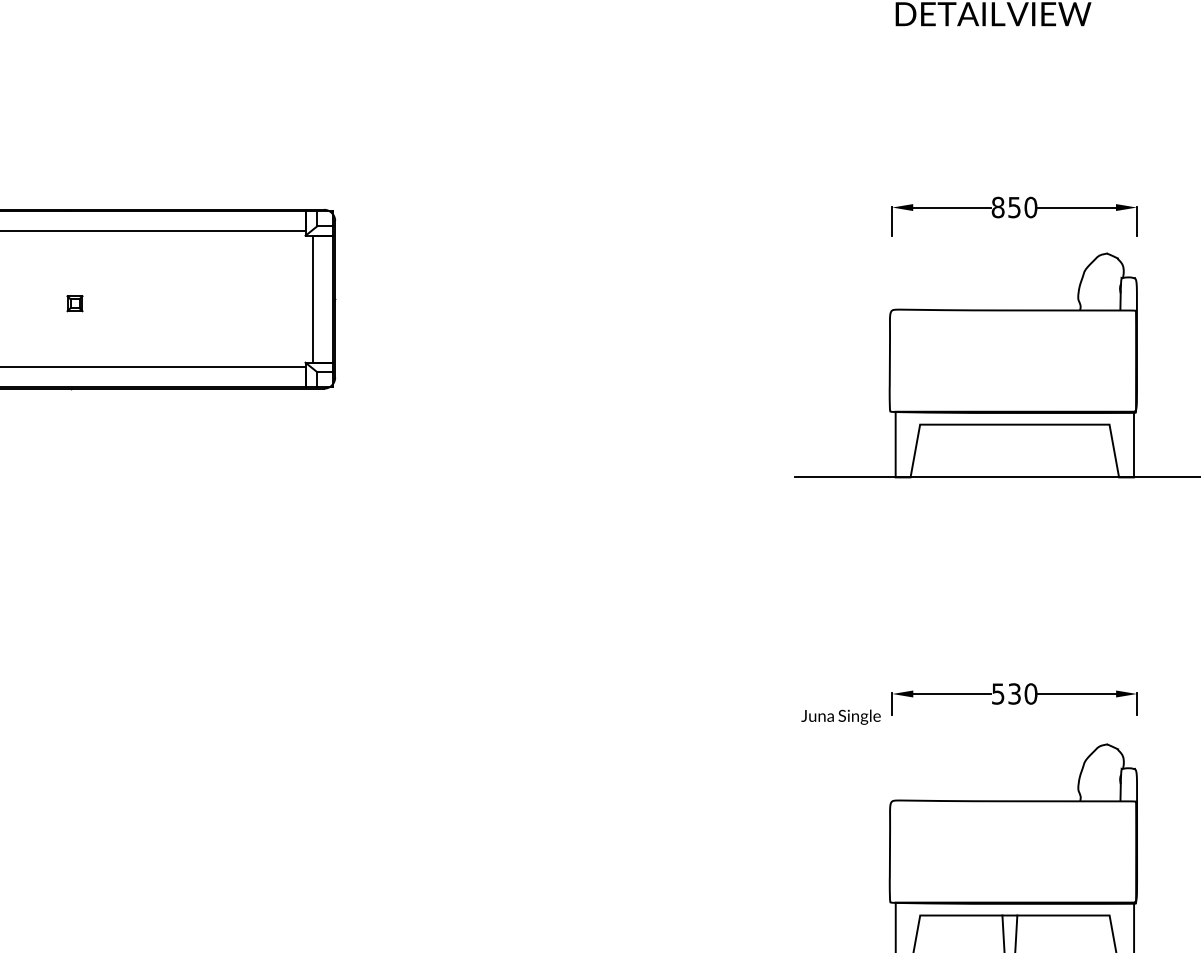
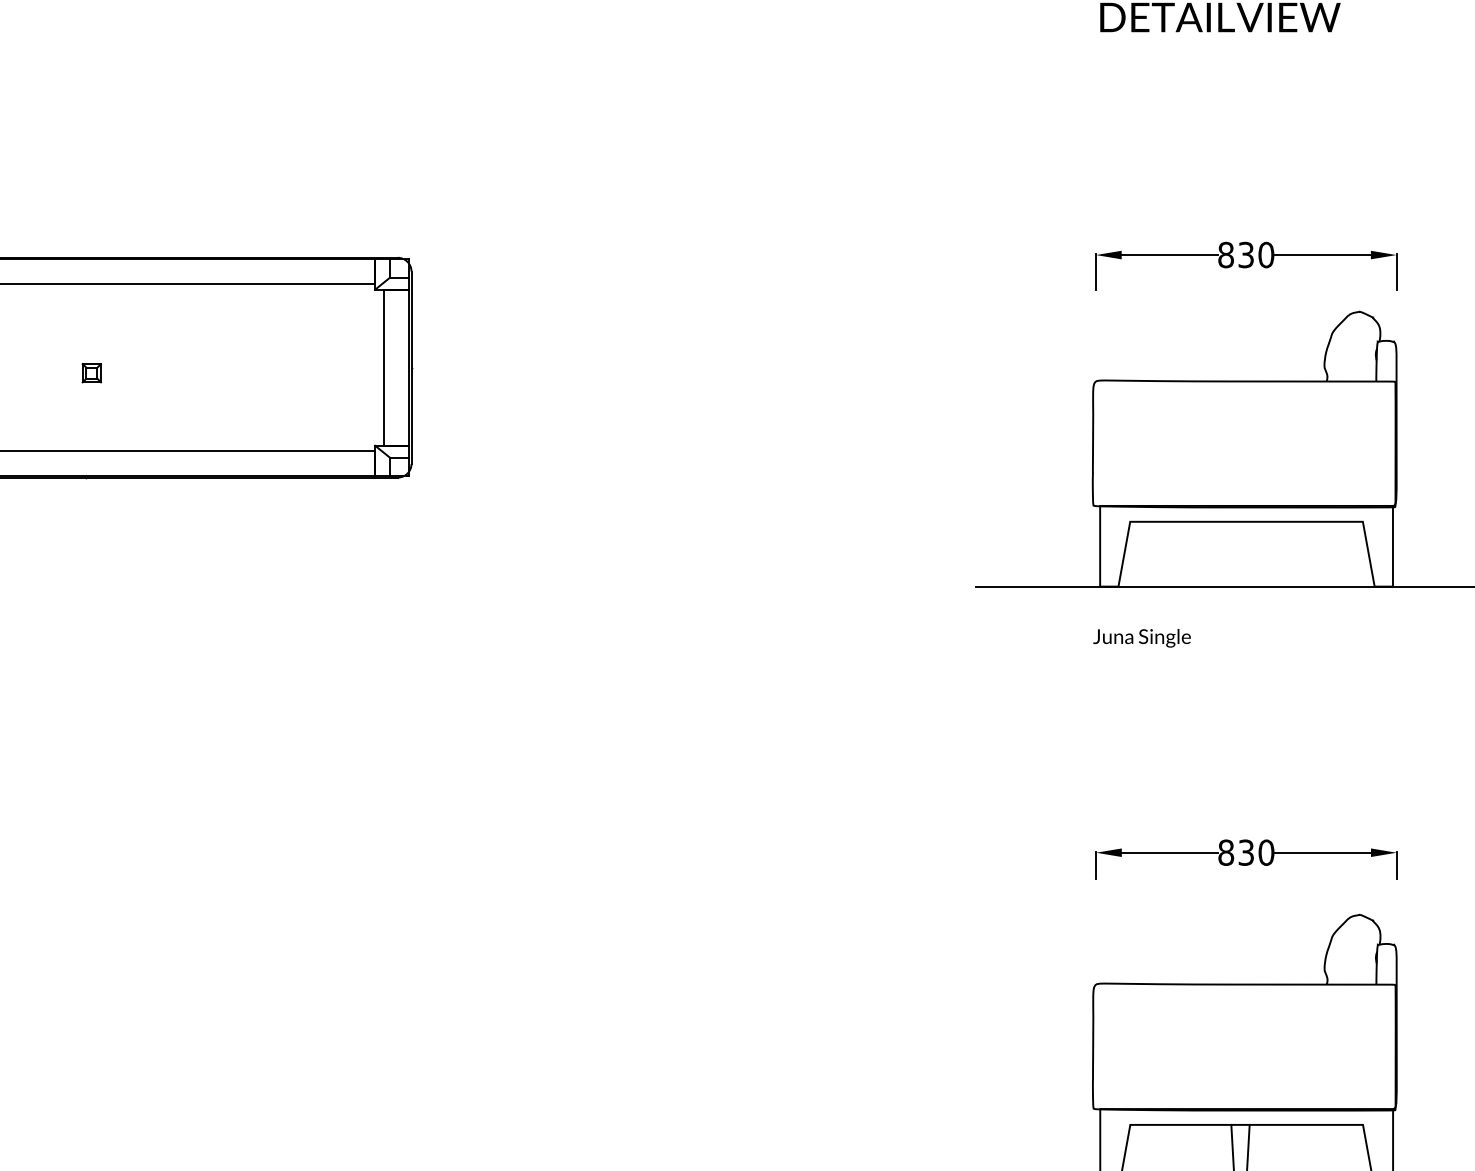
text: (1014, 207) -> (1246, 254), 850 -> 830
text: (998, 693) -> (1226, 852), 530 -> 830
text: (840, 717) -> (1141, 638), moved

